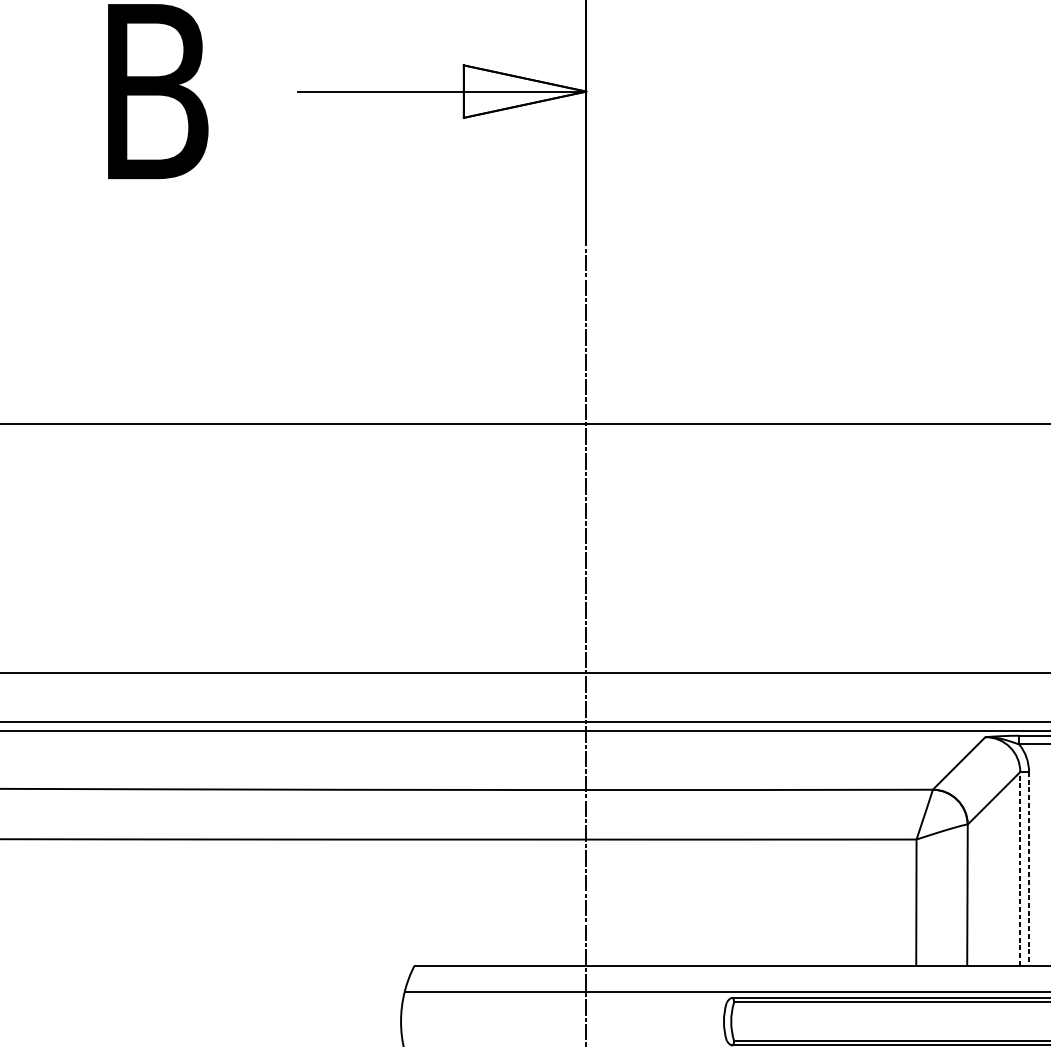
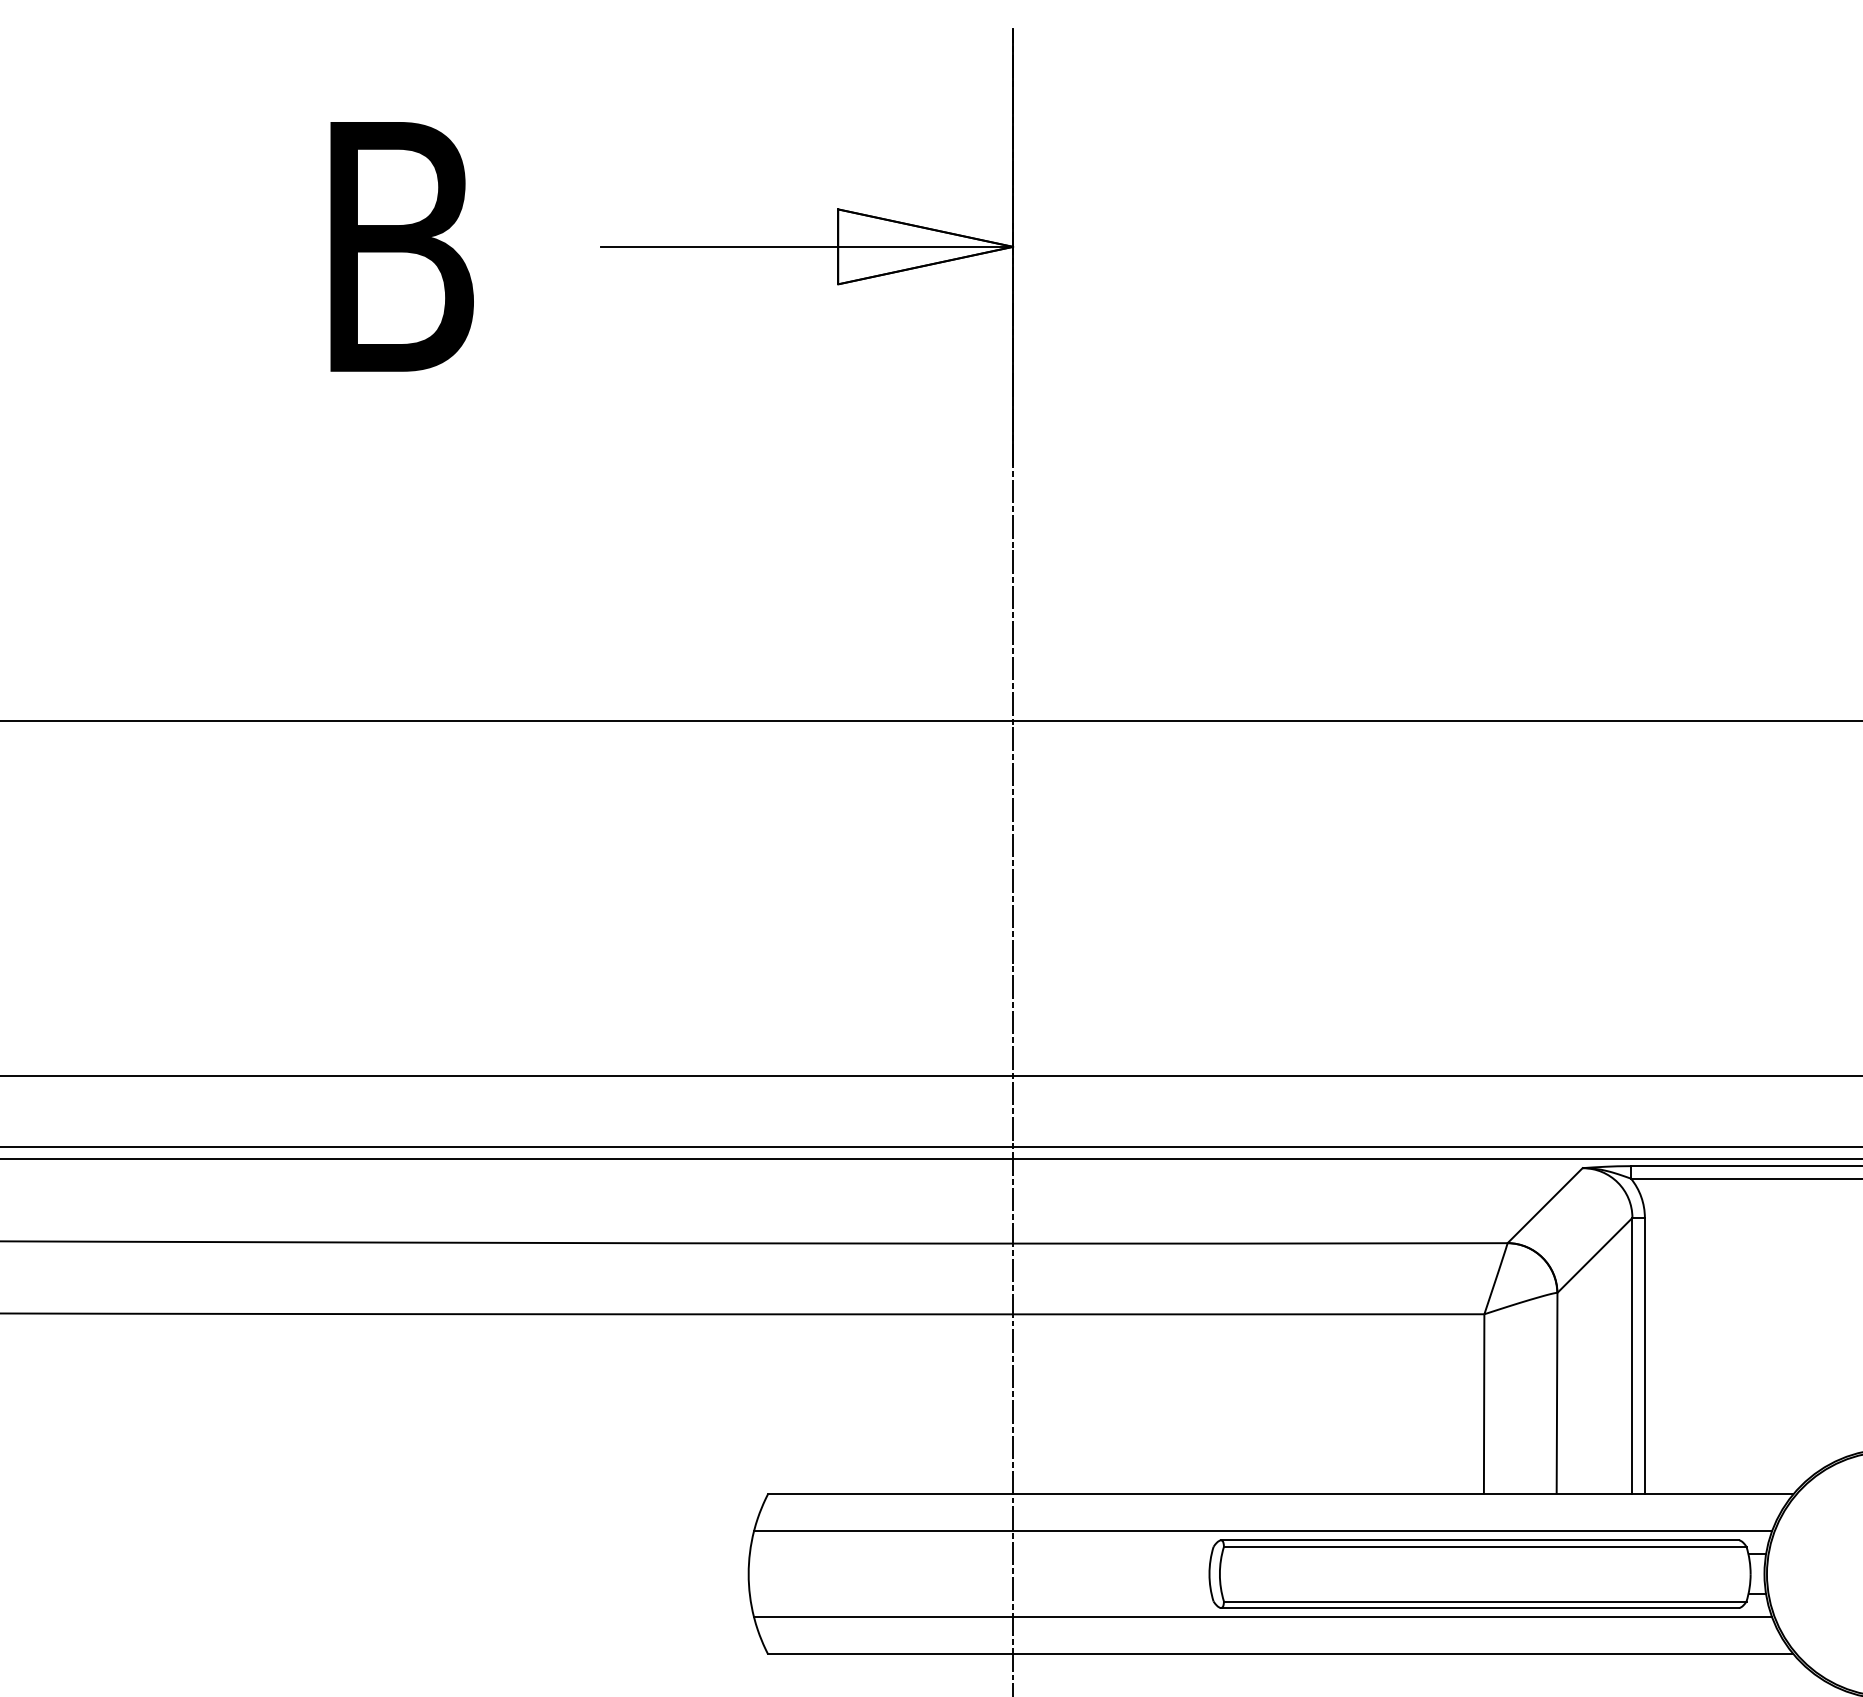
line: (1020, 868) -> (1632, 1355), dashed -> solid
line: (1028, 869) -> (1644, 1356), dashed -> solid

